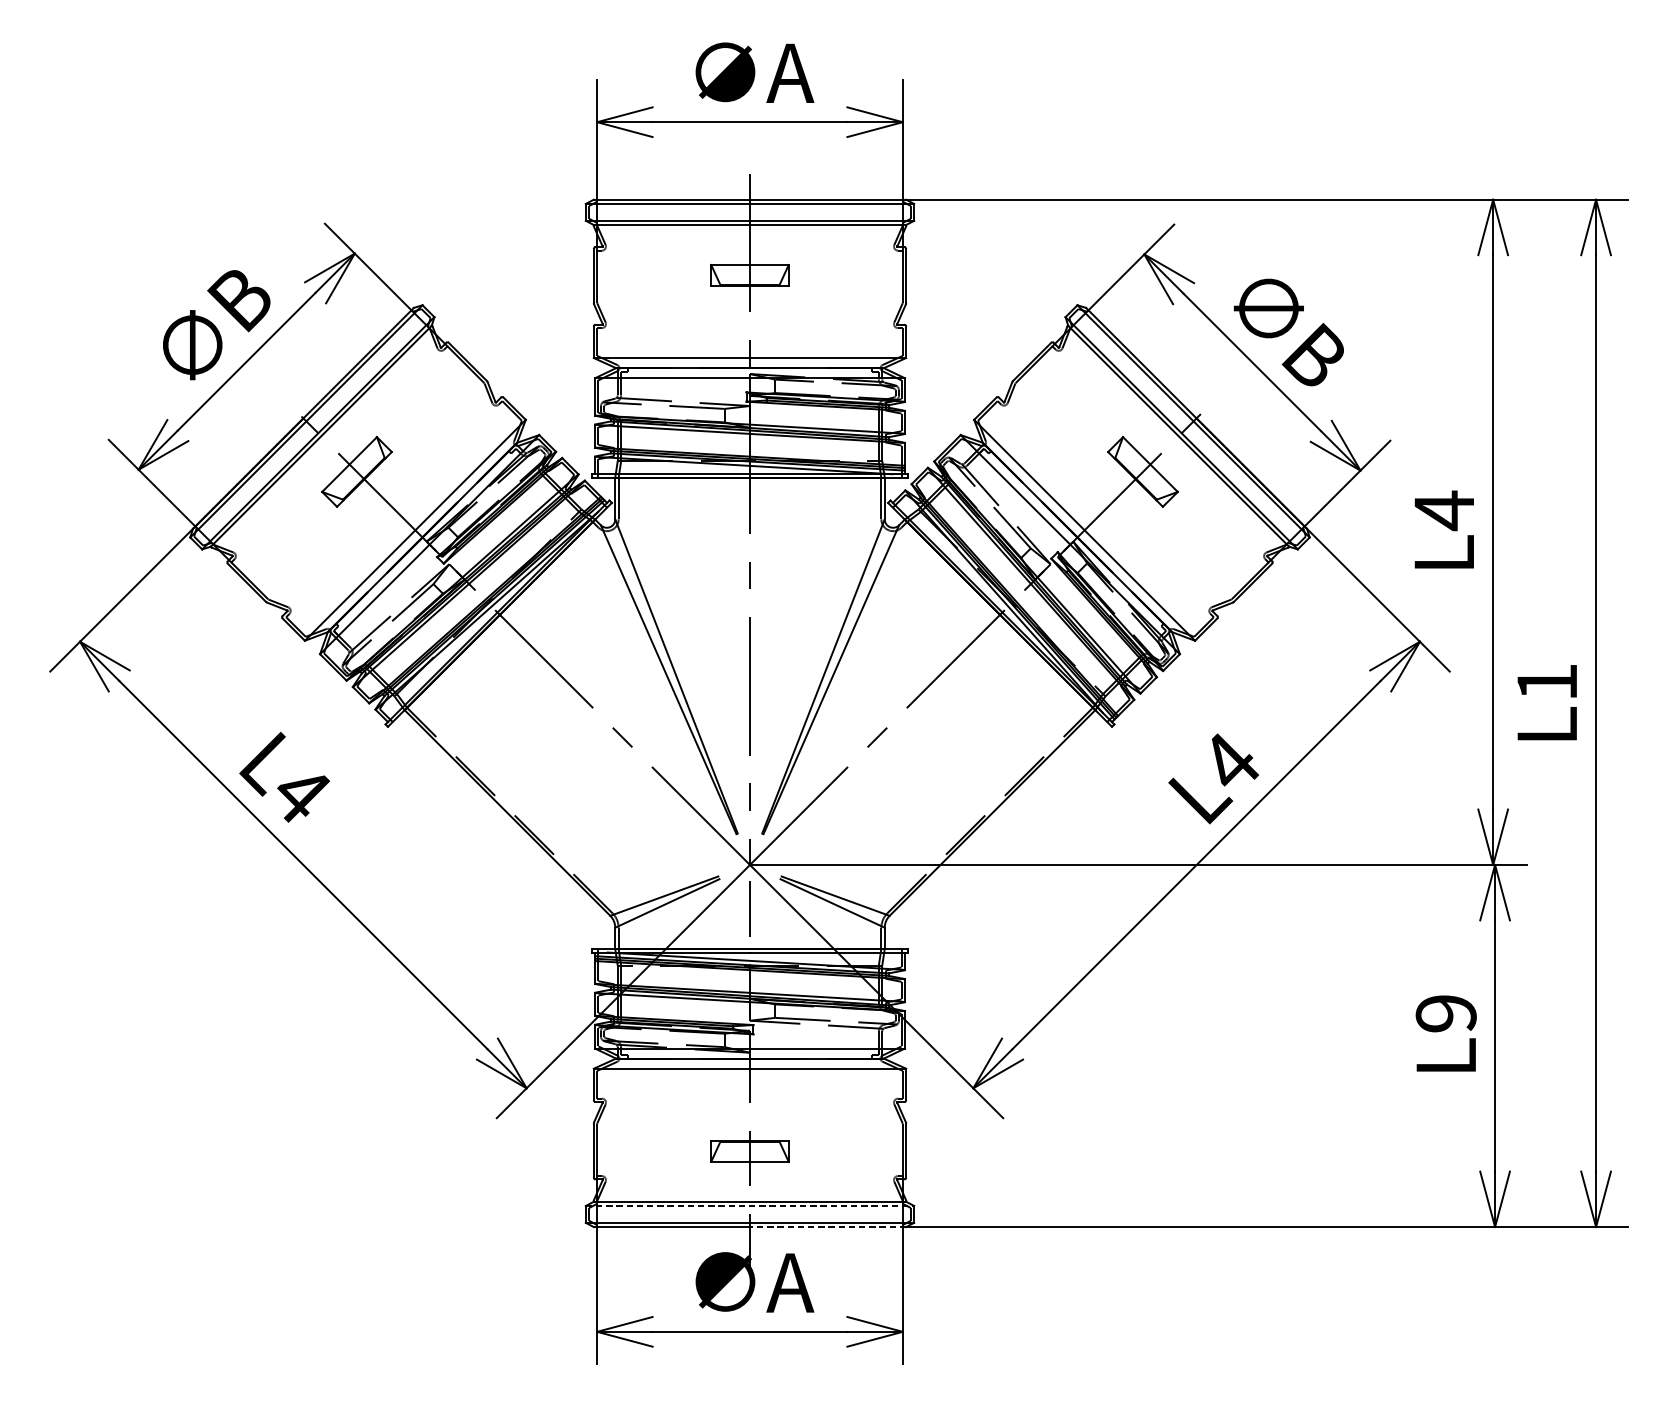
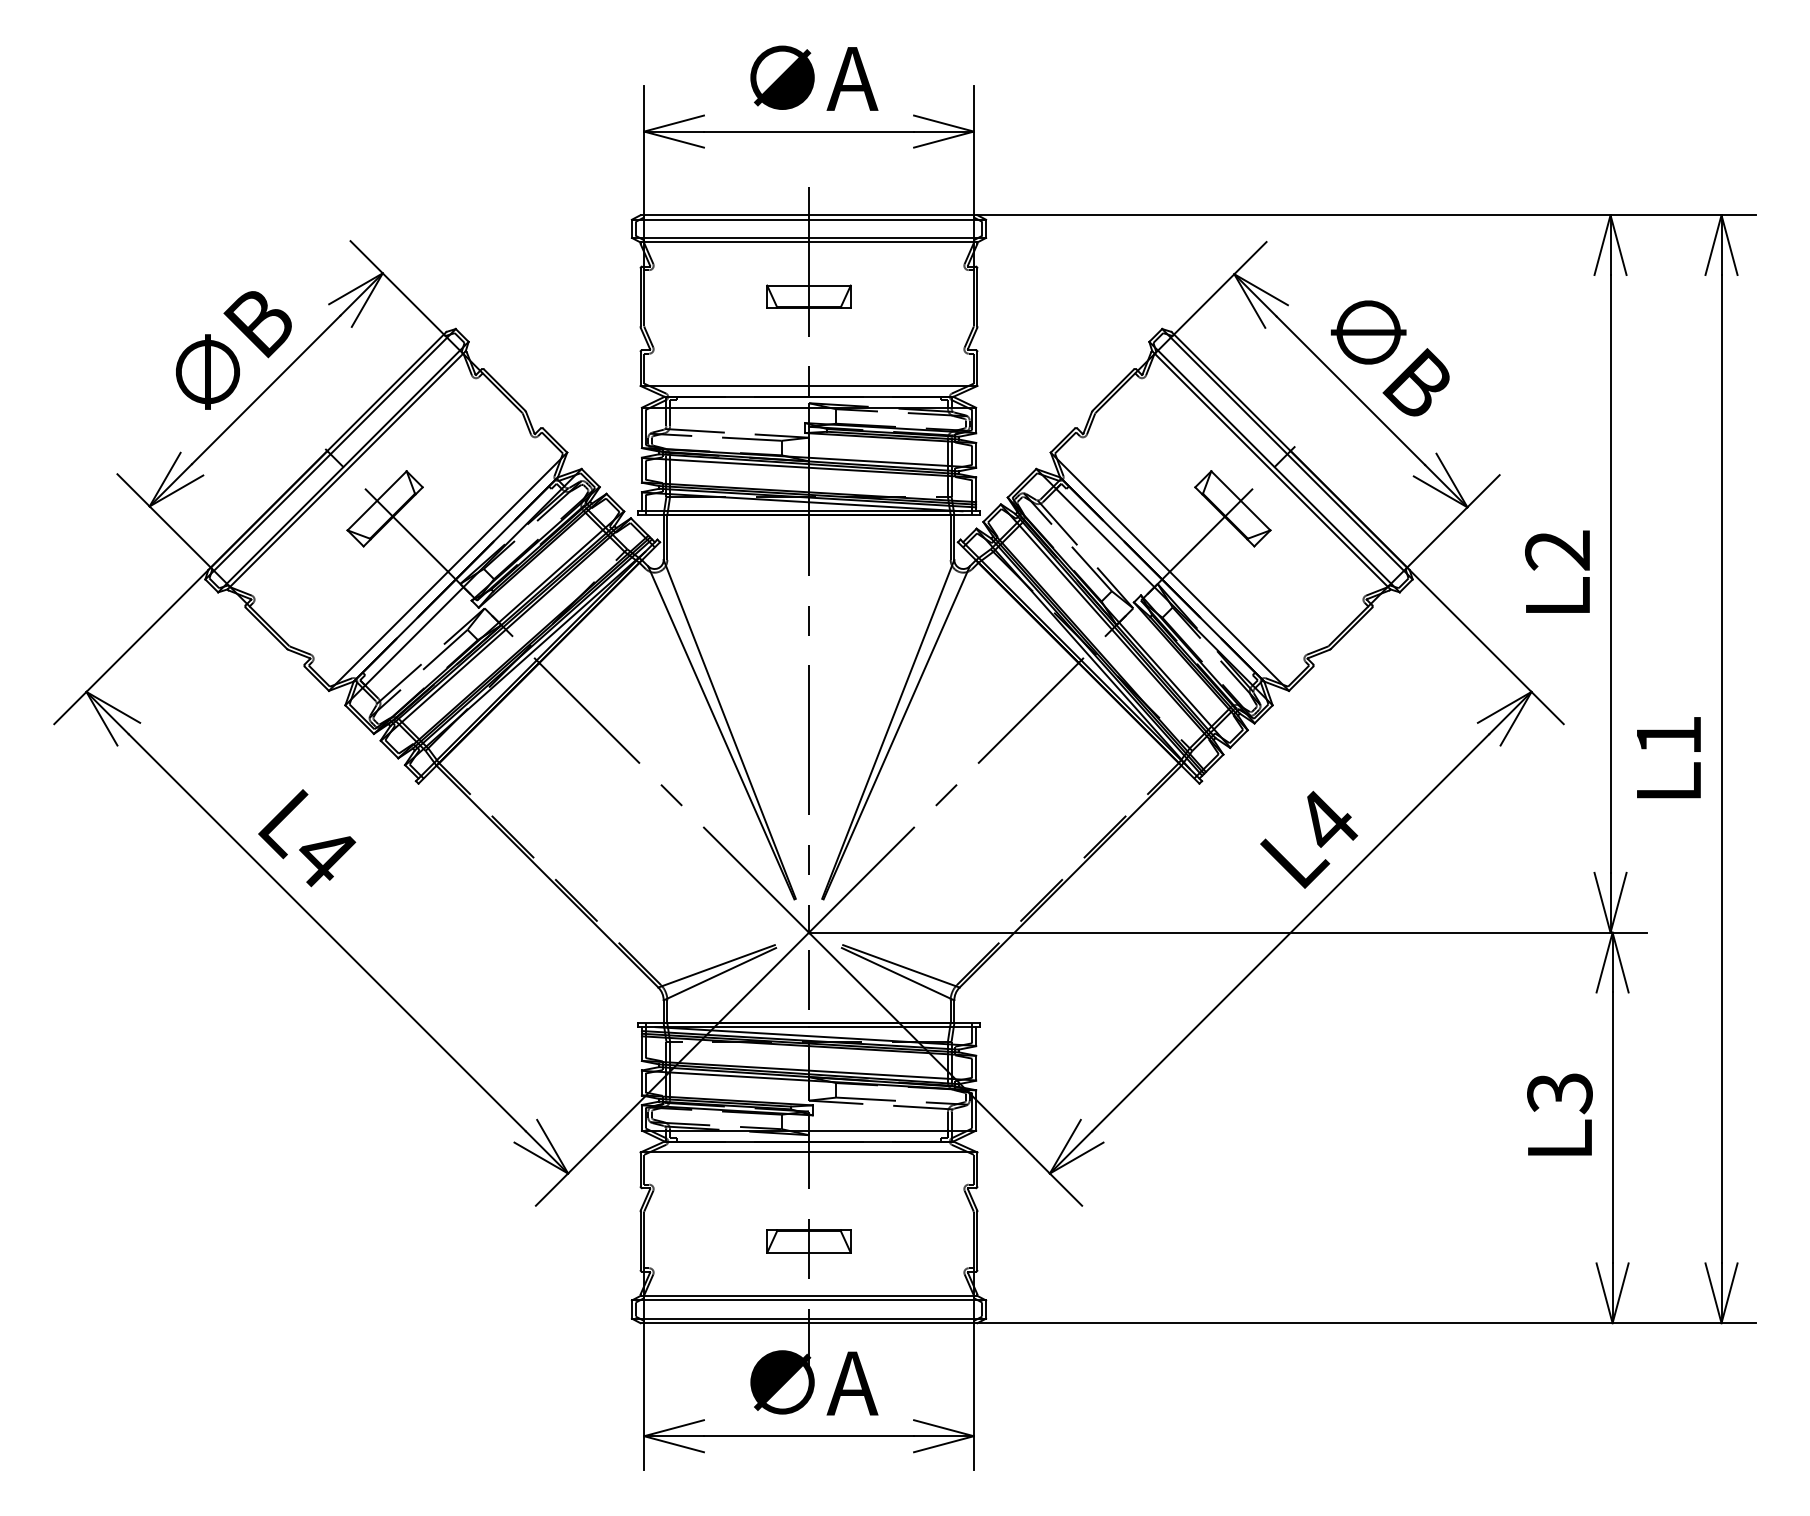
text: (1443, 510) -> (1557, 550), L4 -> L2
text: (1445, 1014) -> (1559, 1093), L9 -> L3
line: (750, 1206) -> (809, 1300), dashed -> solid
line: (827, 1227) -> (892, 1323), dashed -> solid

